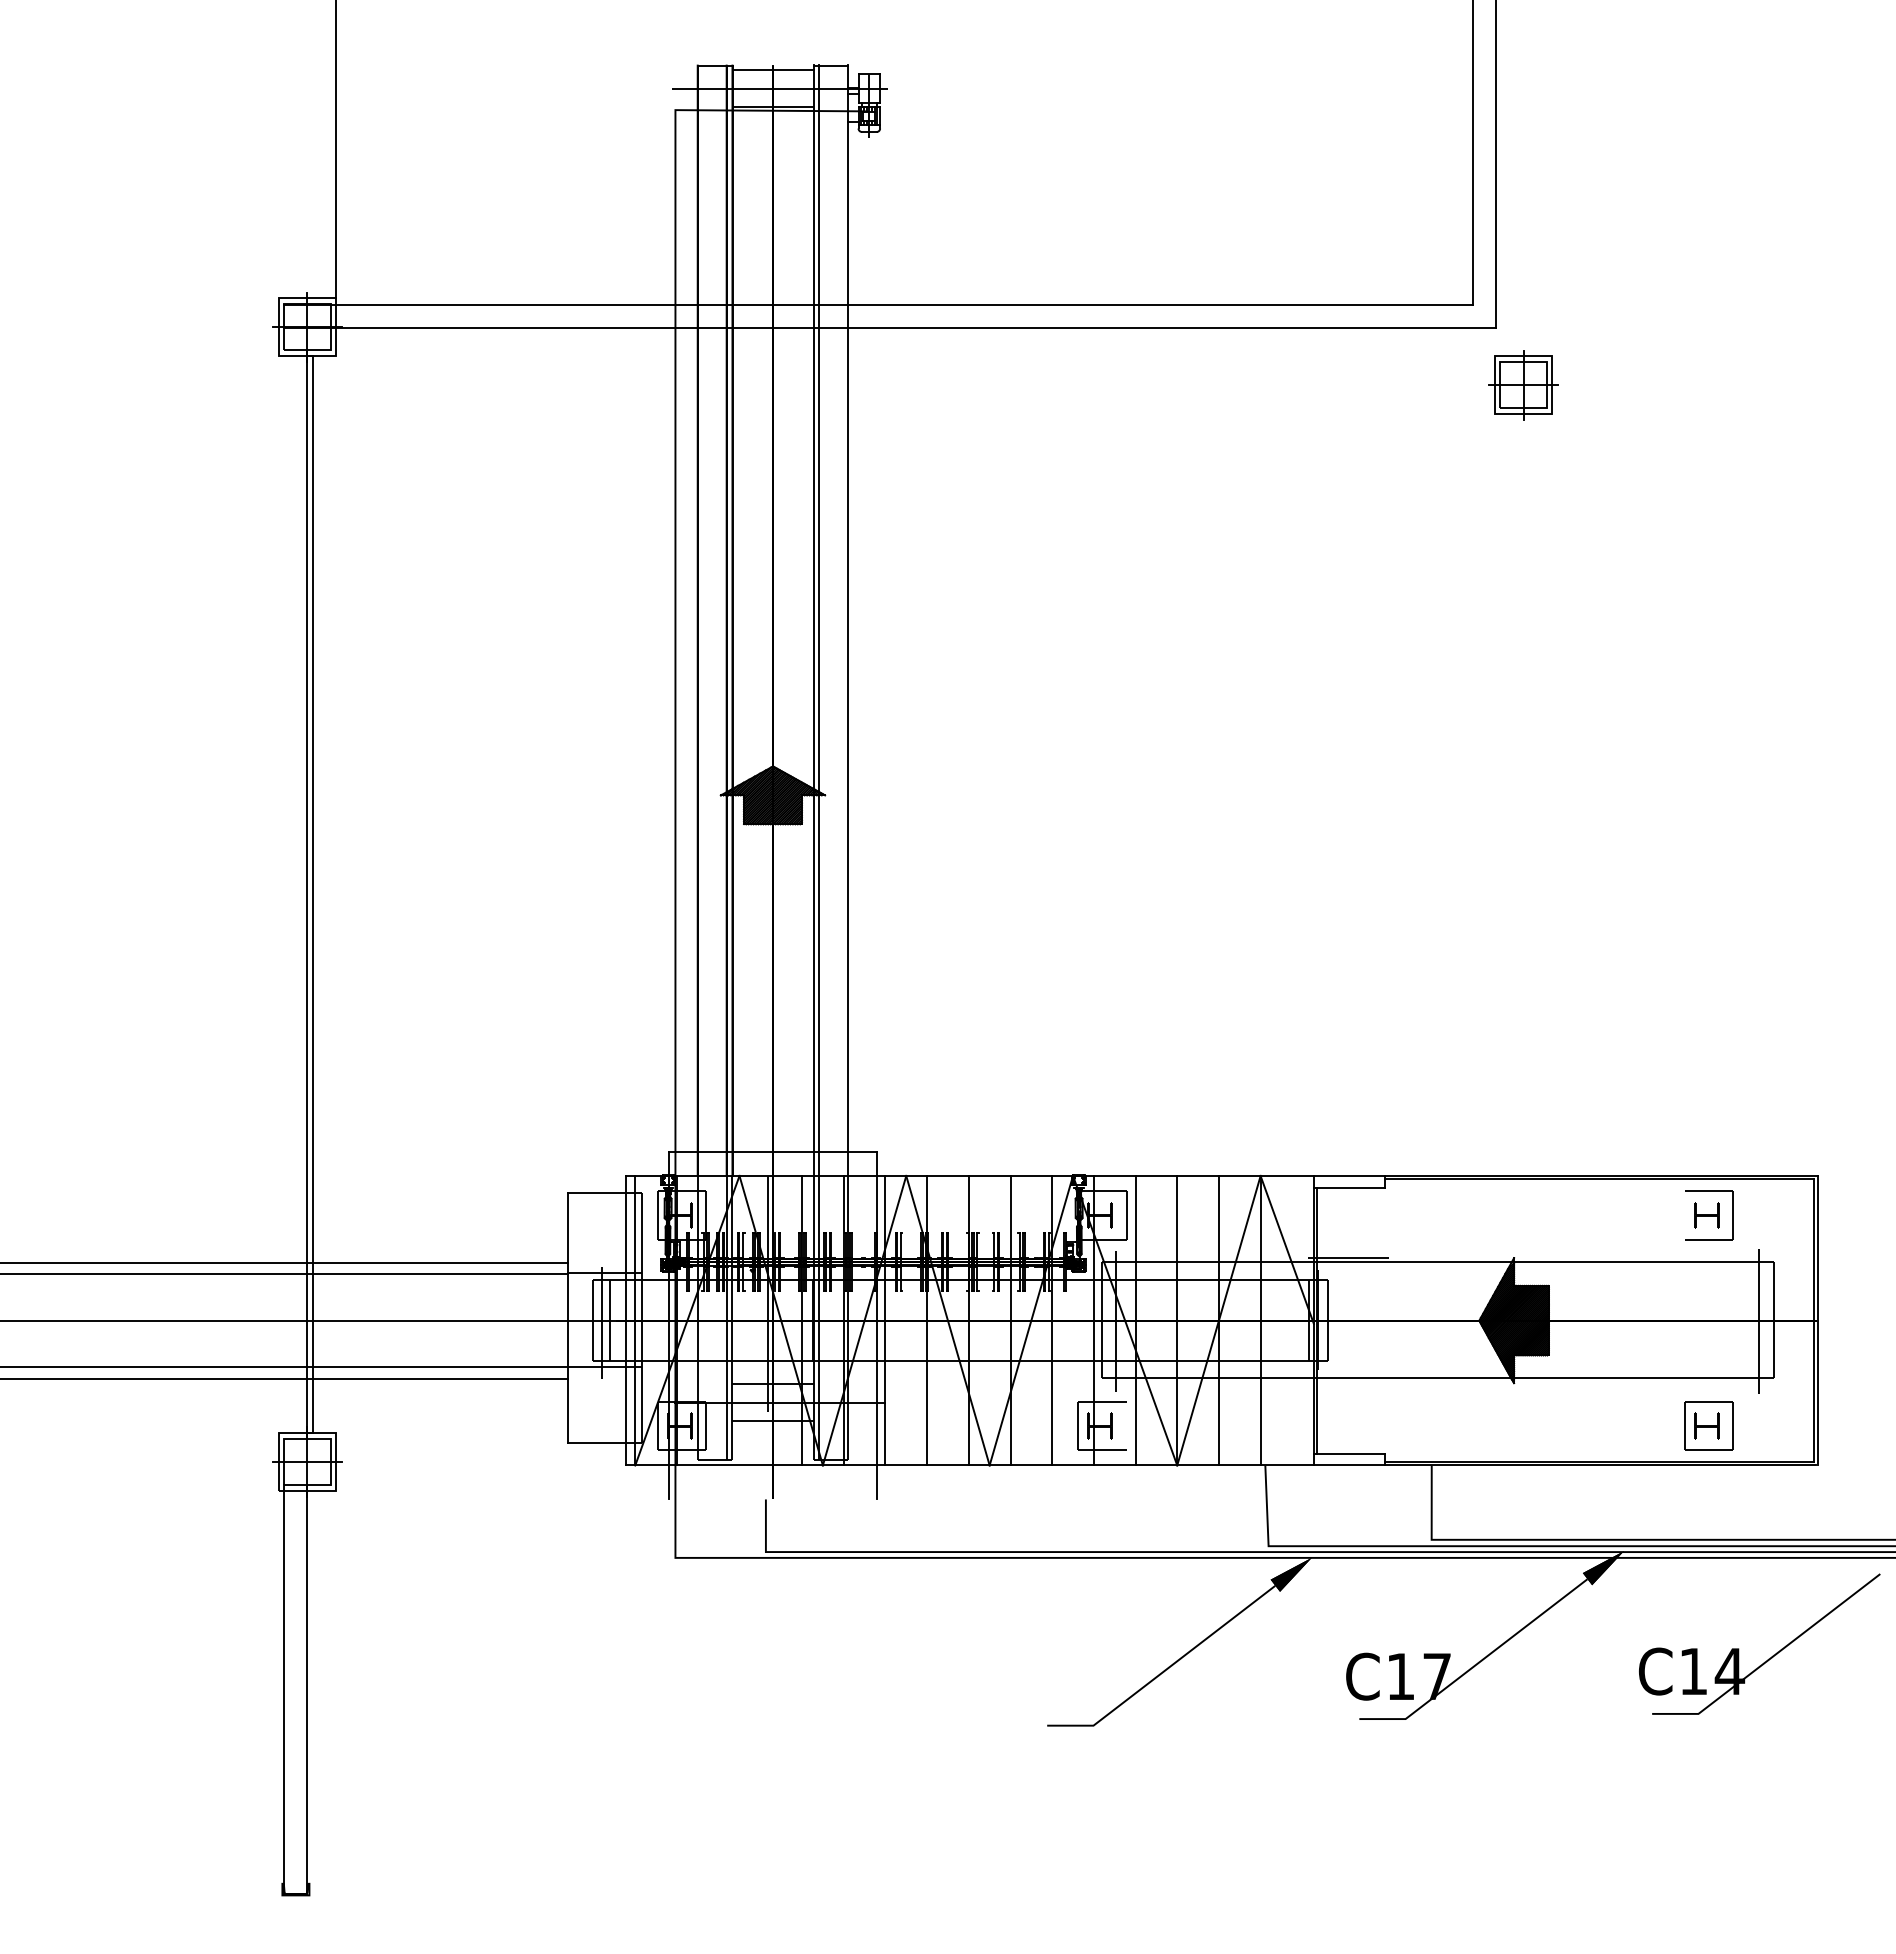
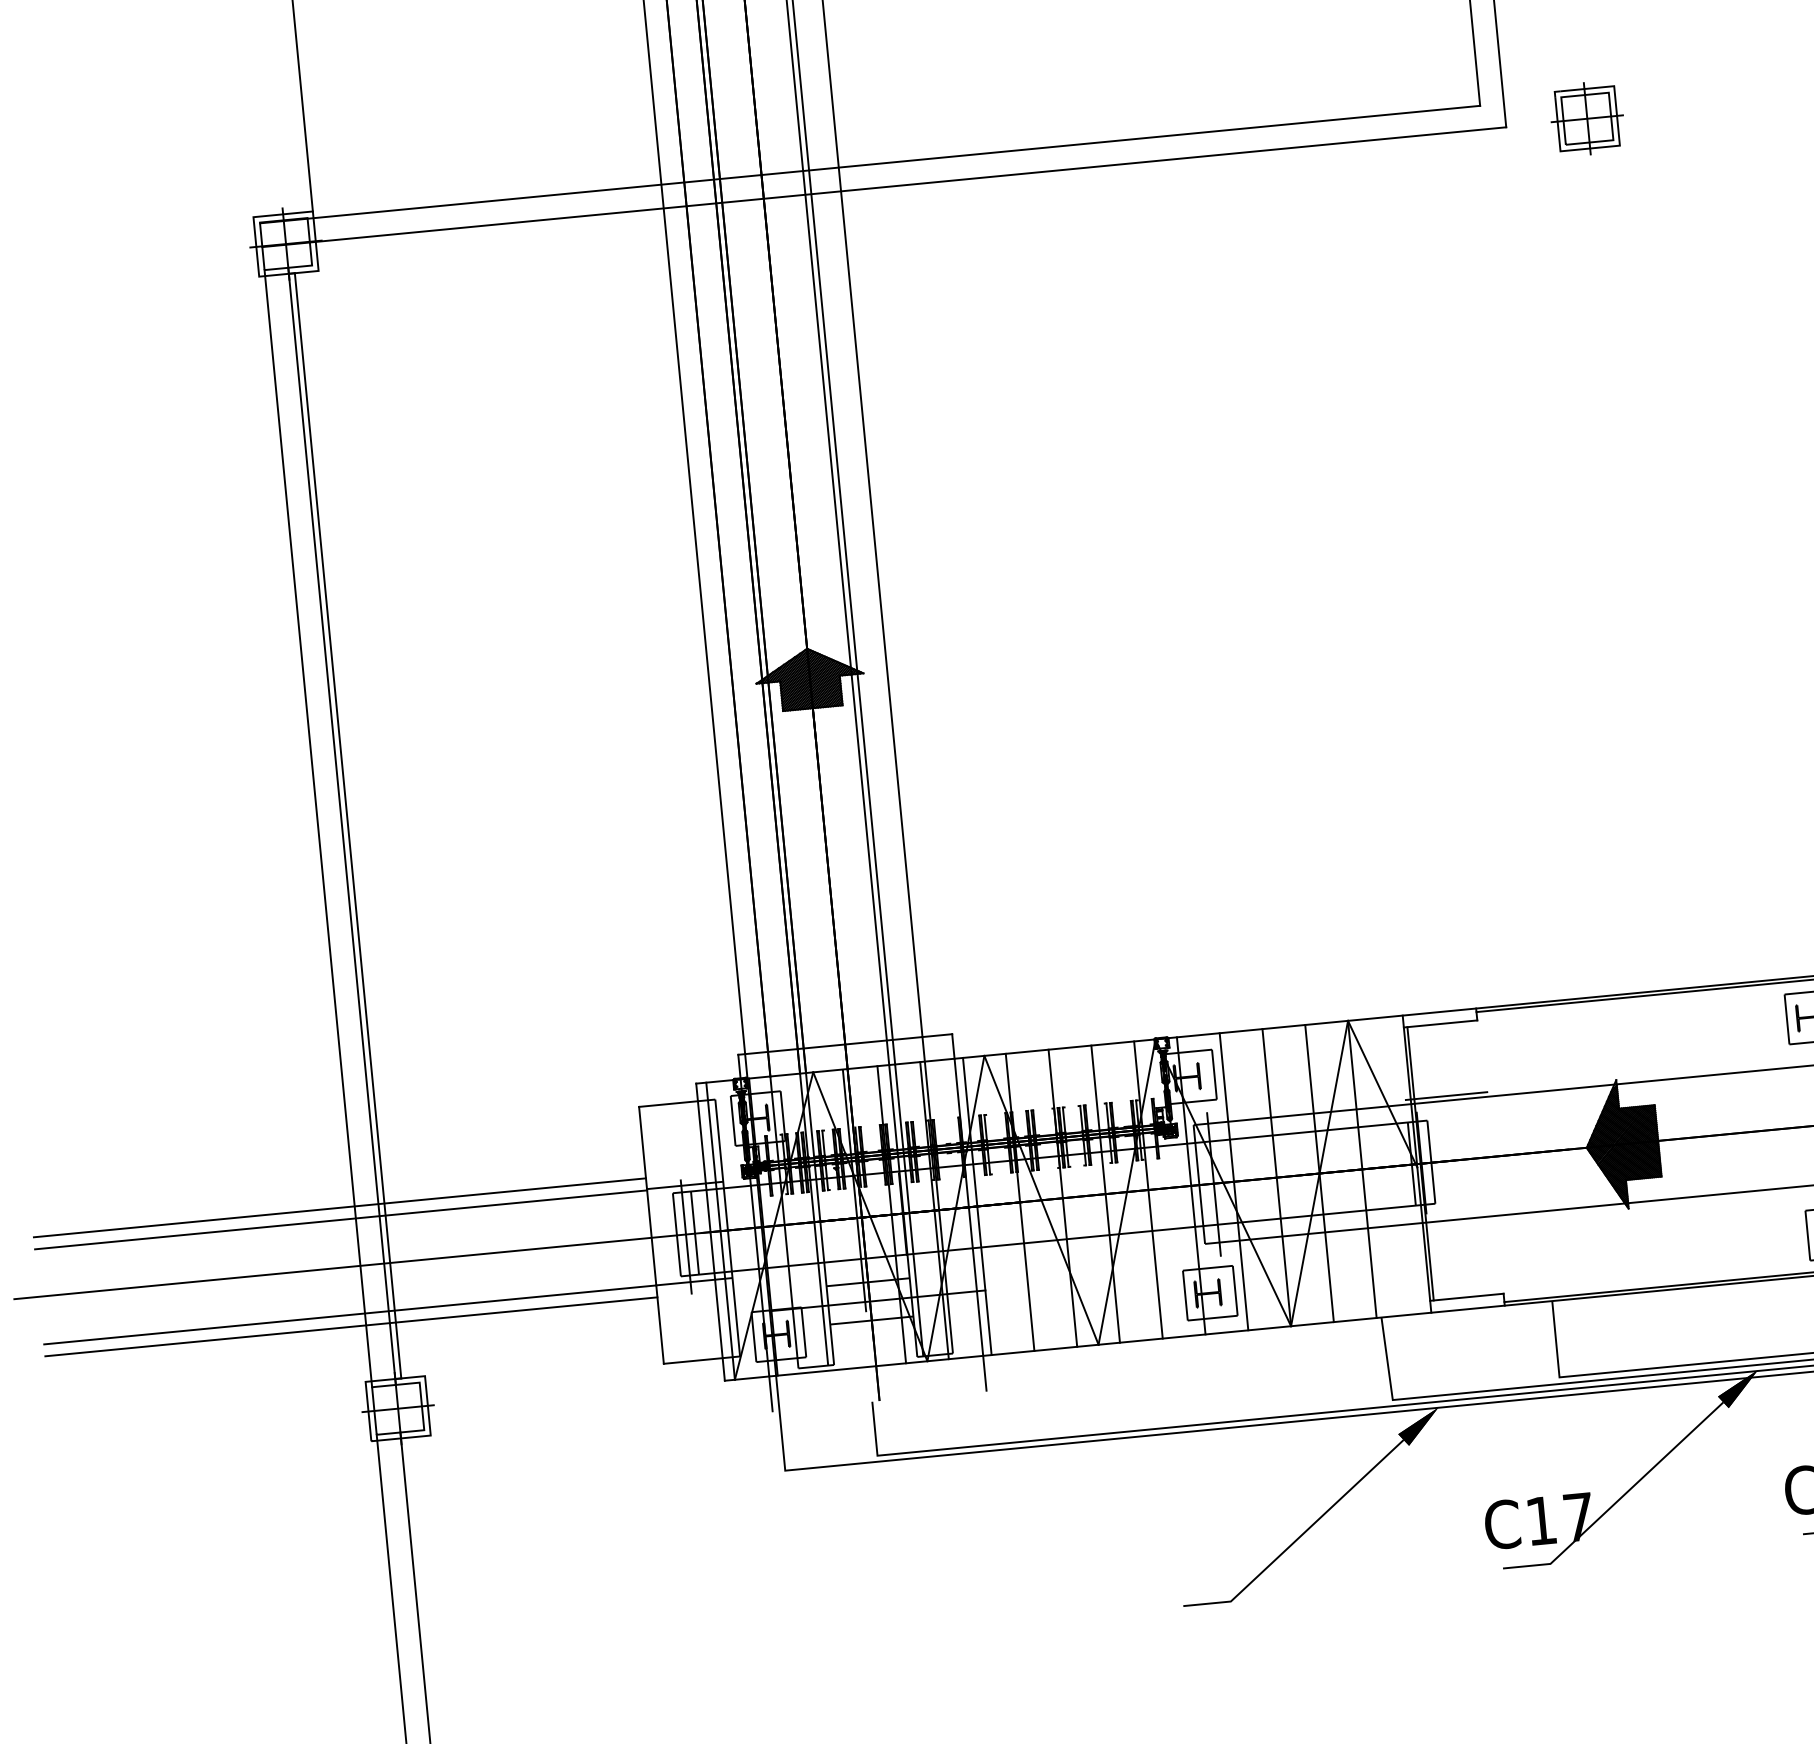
part: (1523, 385) -> (1587, 119), moved
line: (284, 894) -> (318, 828), added
line: (1684, 1215) -> (1786, 1019), added
line: (1126, 1425) -> (1235, 1290), added

